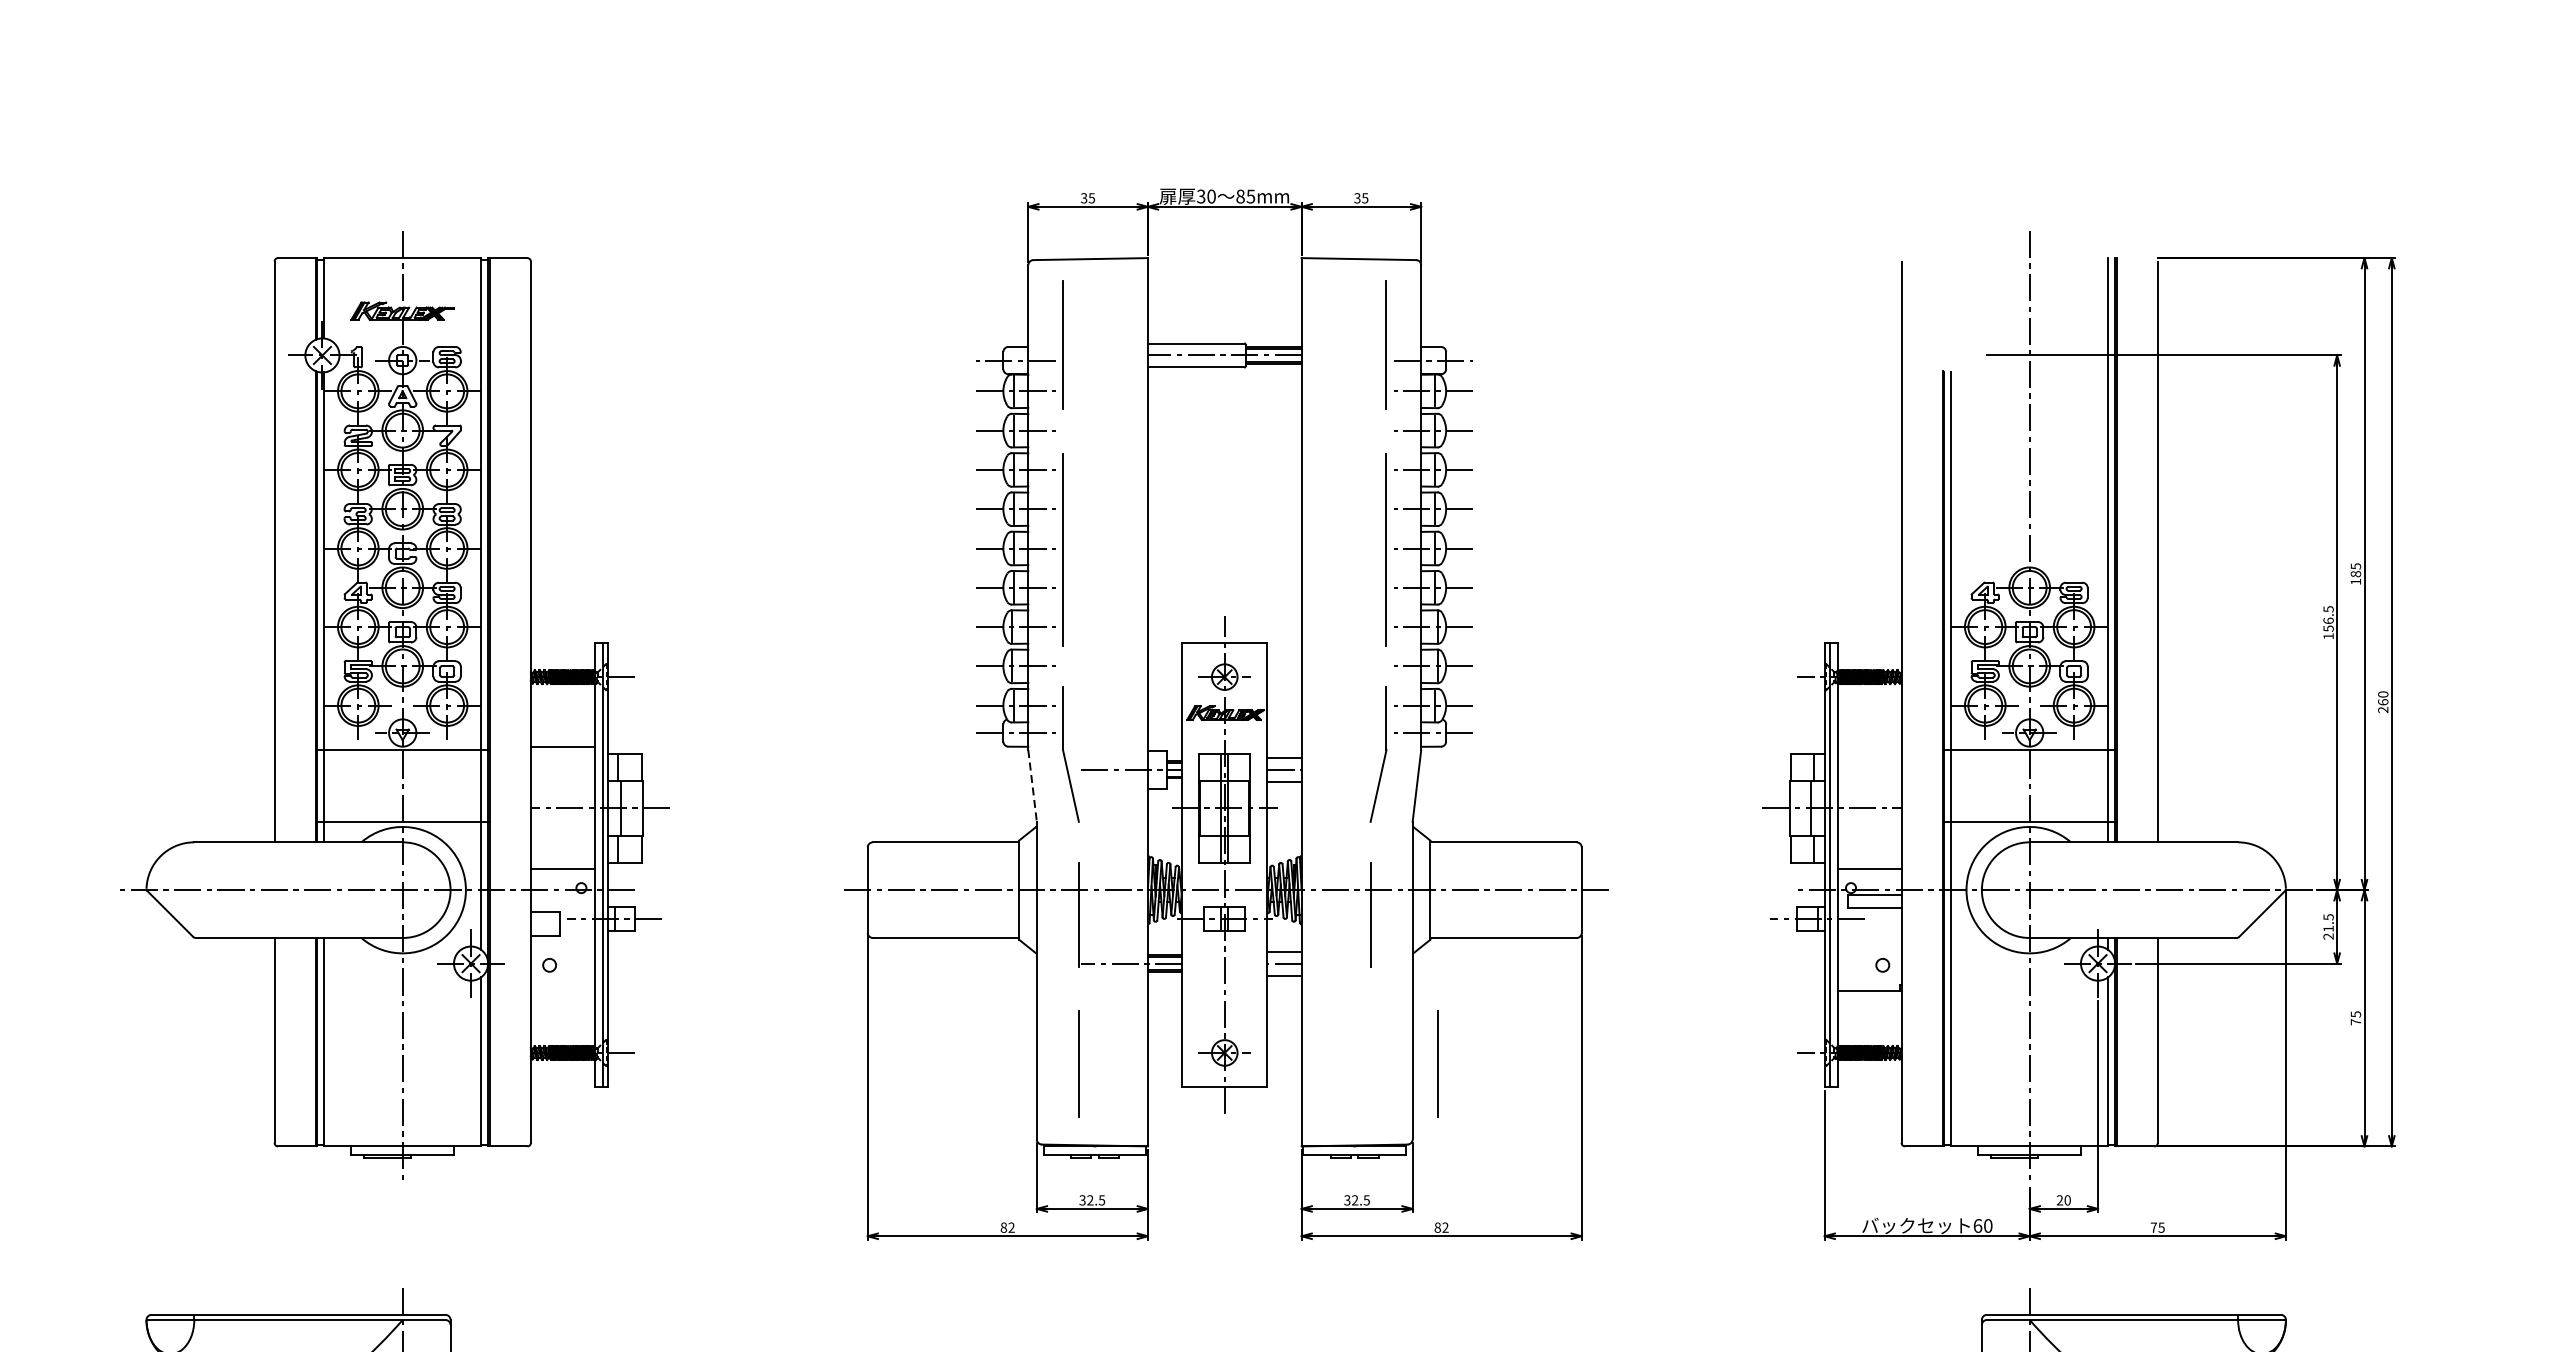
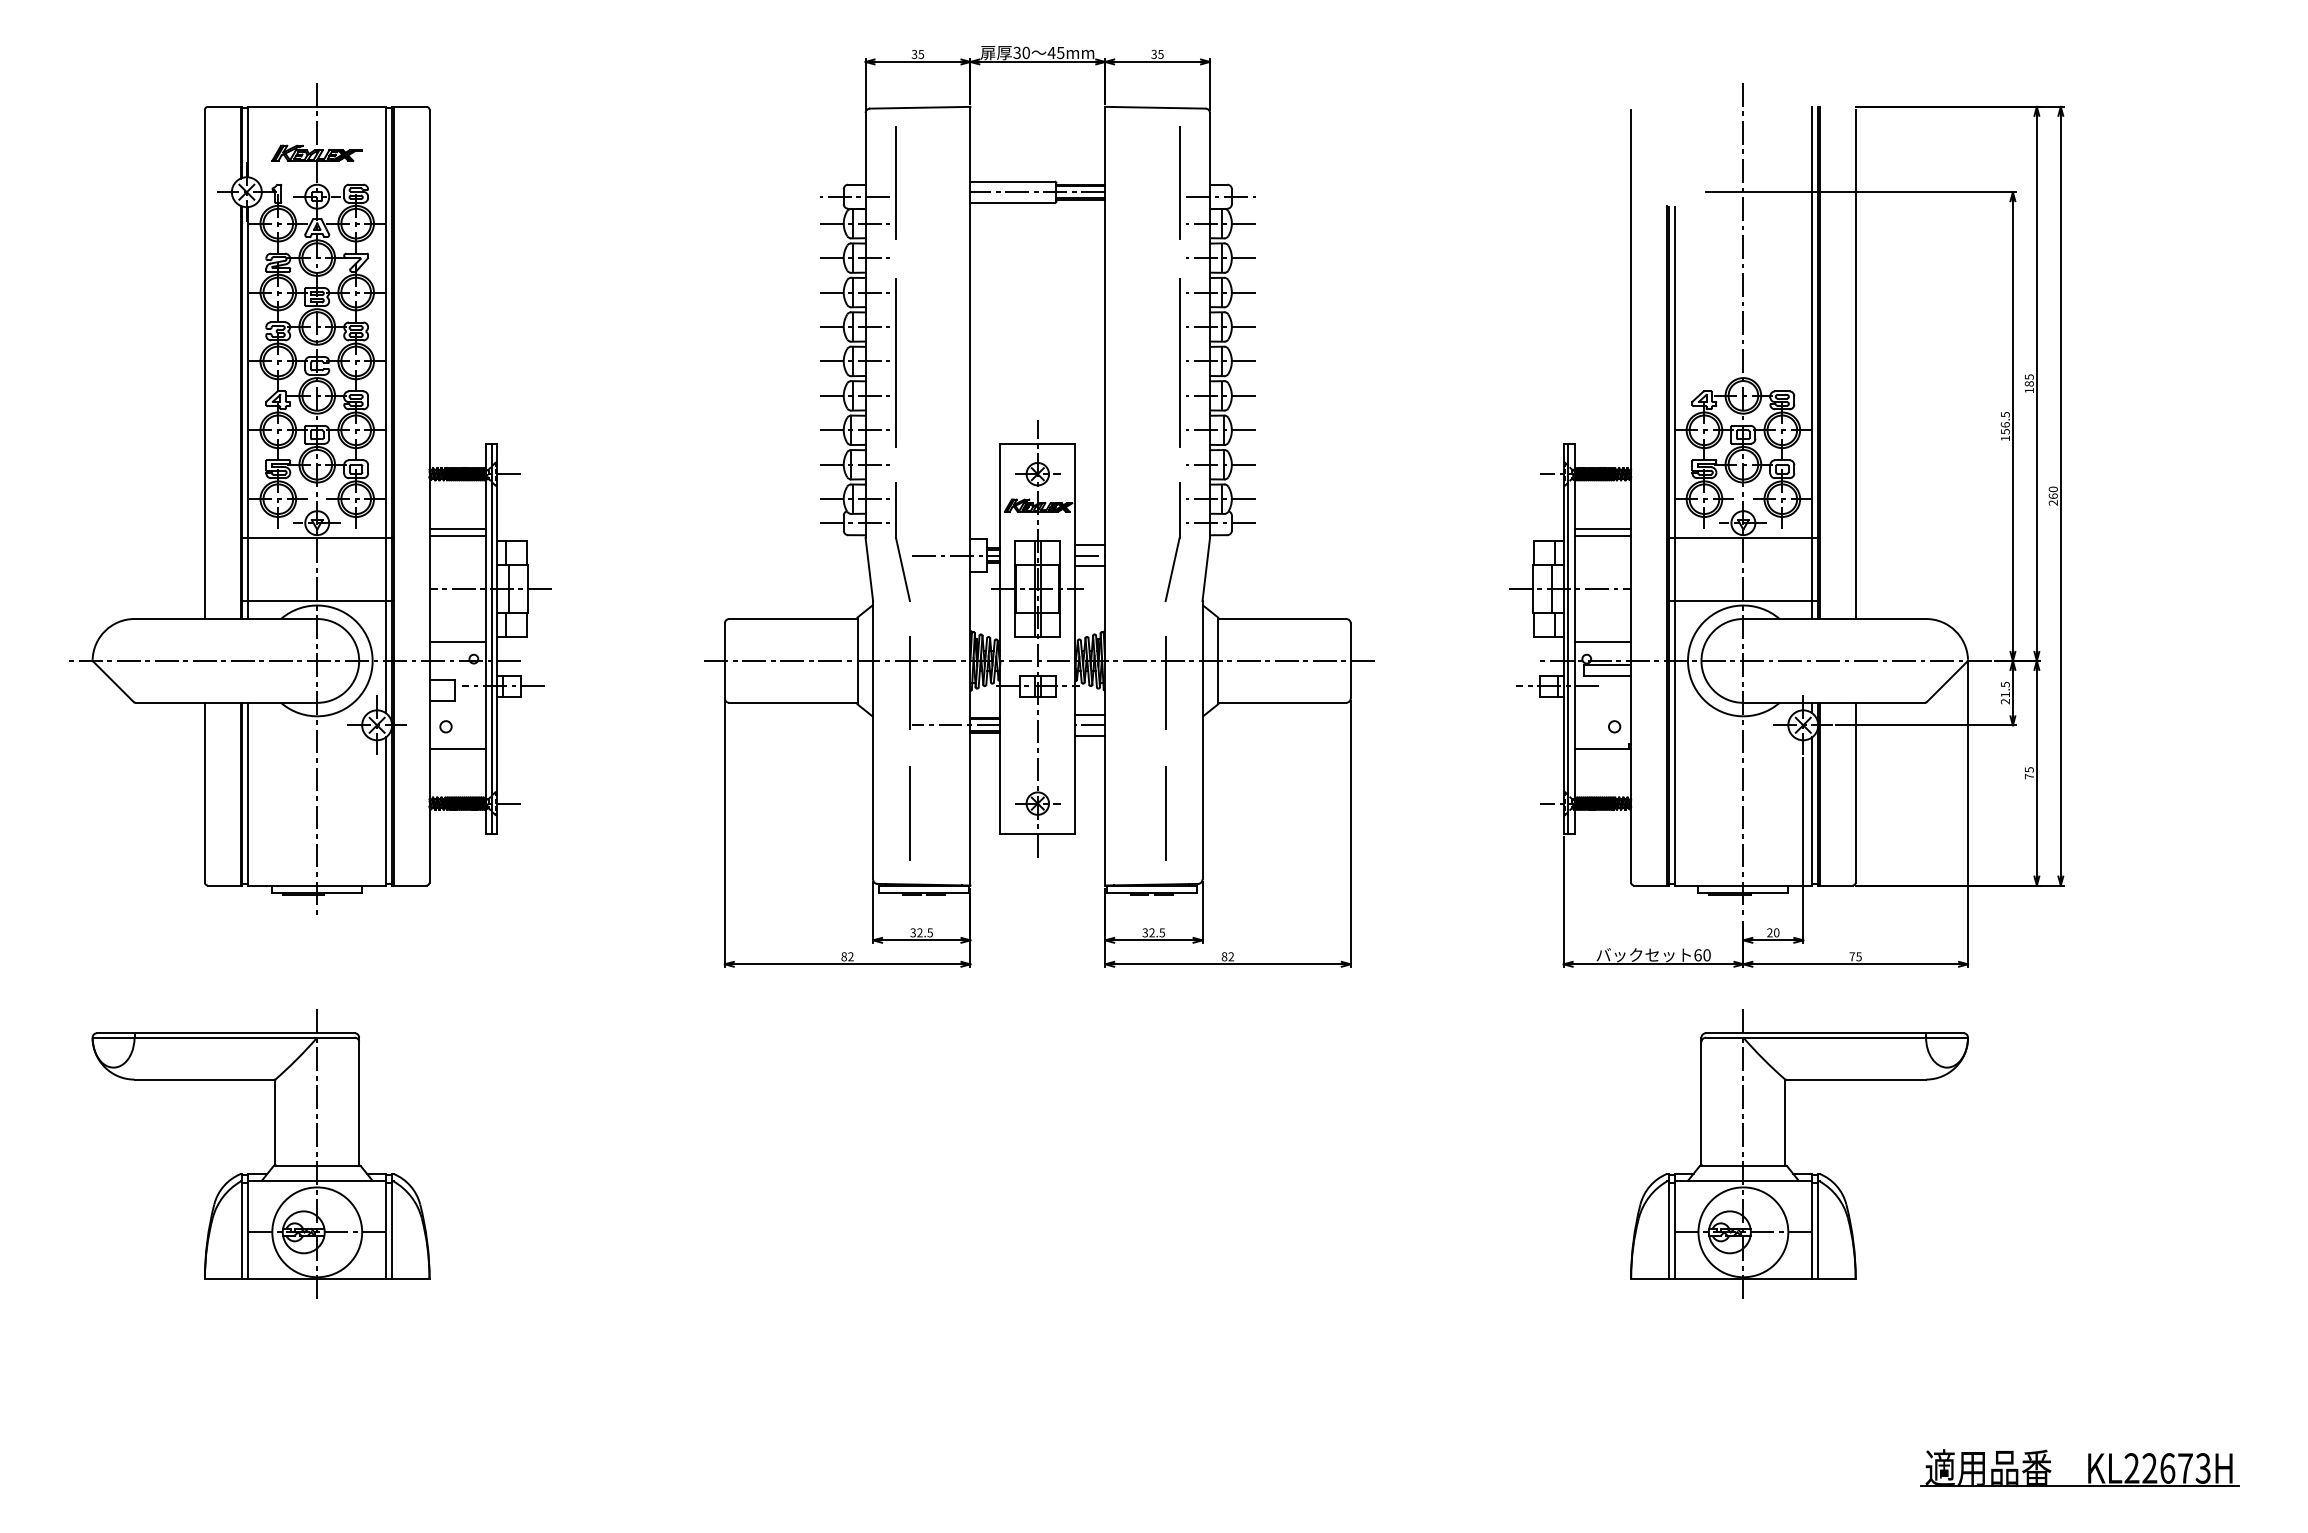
text: (1240, 196) -> (1051, 52), 85mm -> 45mm
line: (562, 739) -> (457, 528), added
line: (1870, 739) -> (1603, 528), added
line: (1870, 747) -> (1603, 535), added
line: (1032, 785) -> (869, 569), dashed -> solid
line: (562, 990) -> (457, 748), added
line: (1437, 1064) -> (1165, 813), moved

